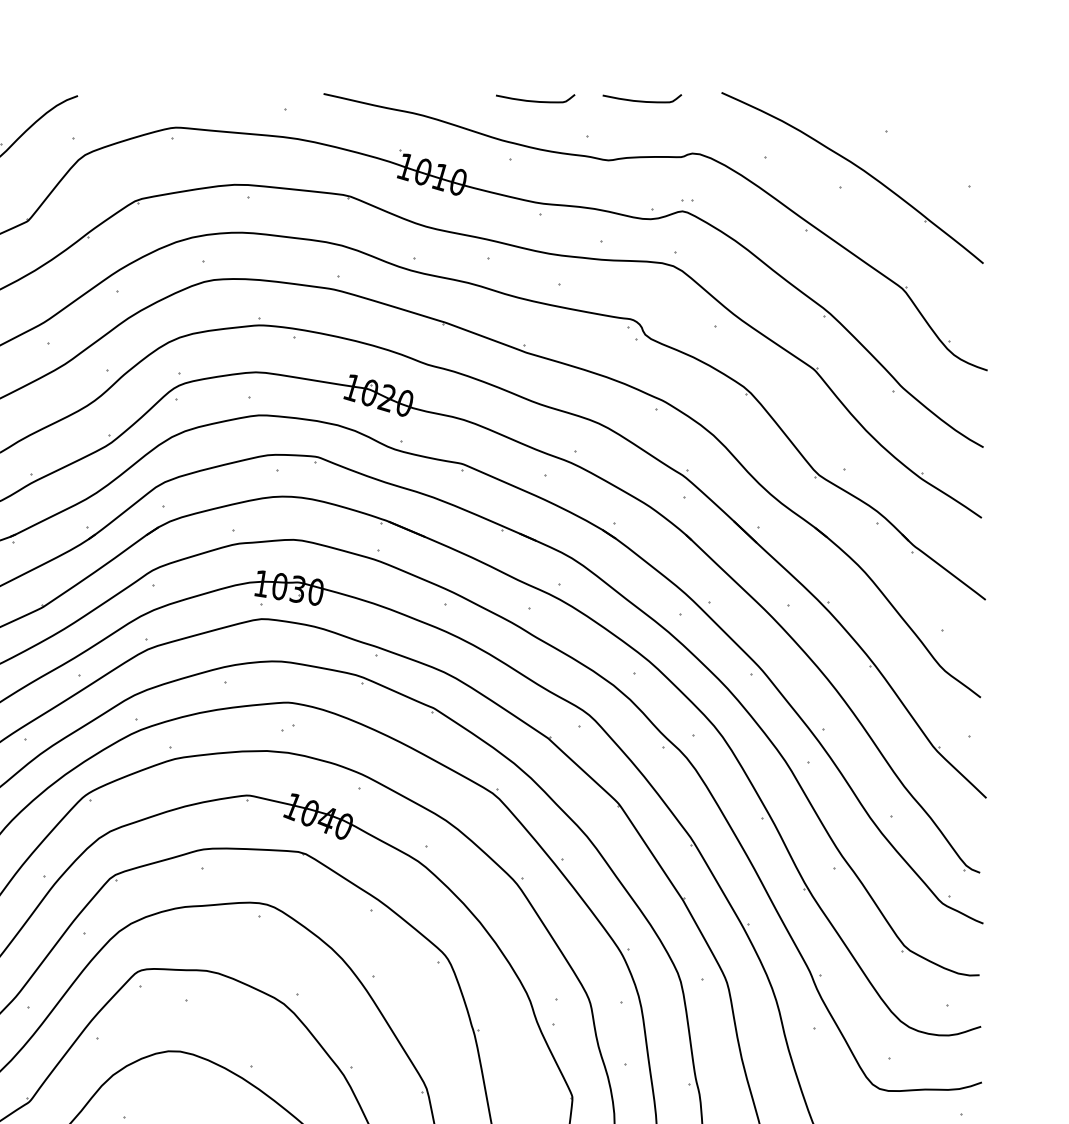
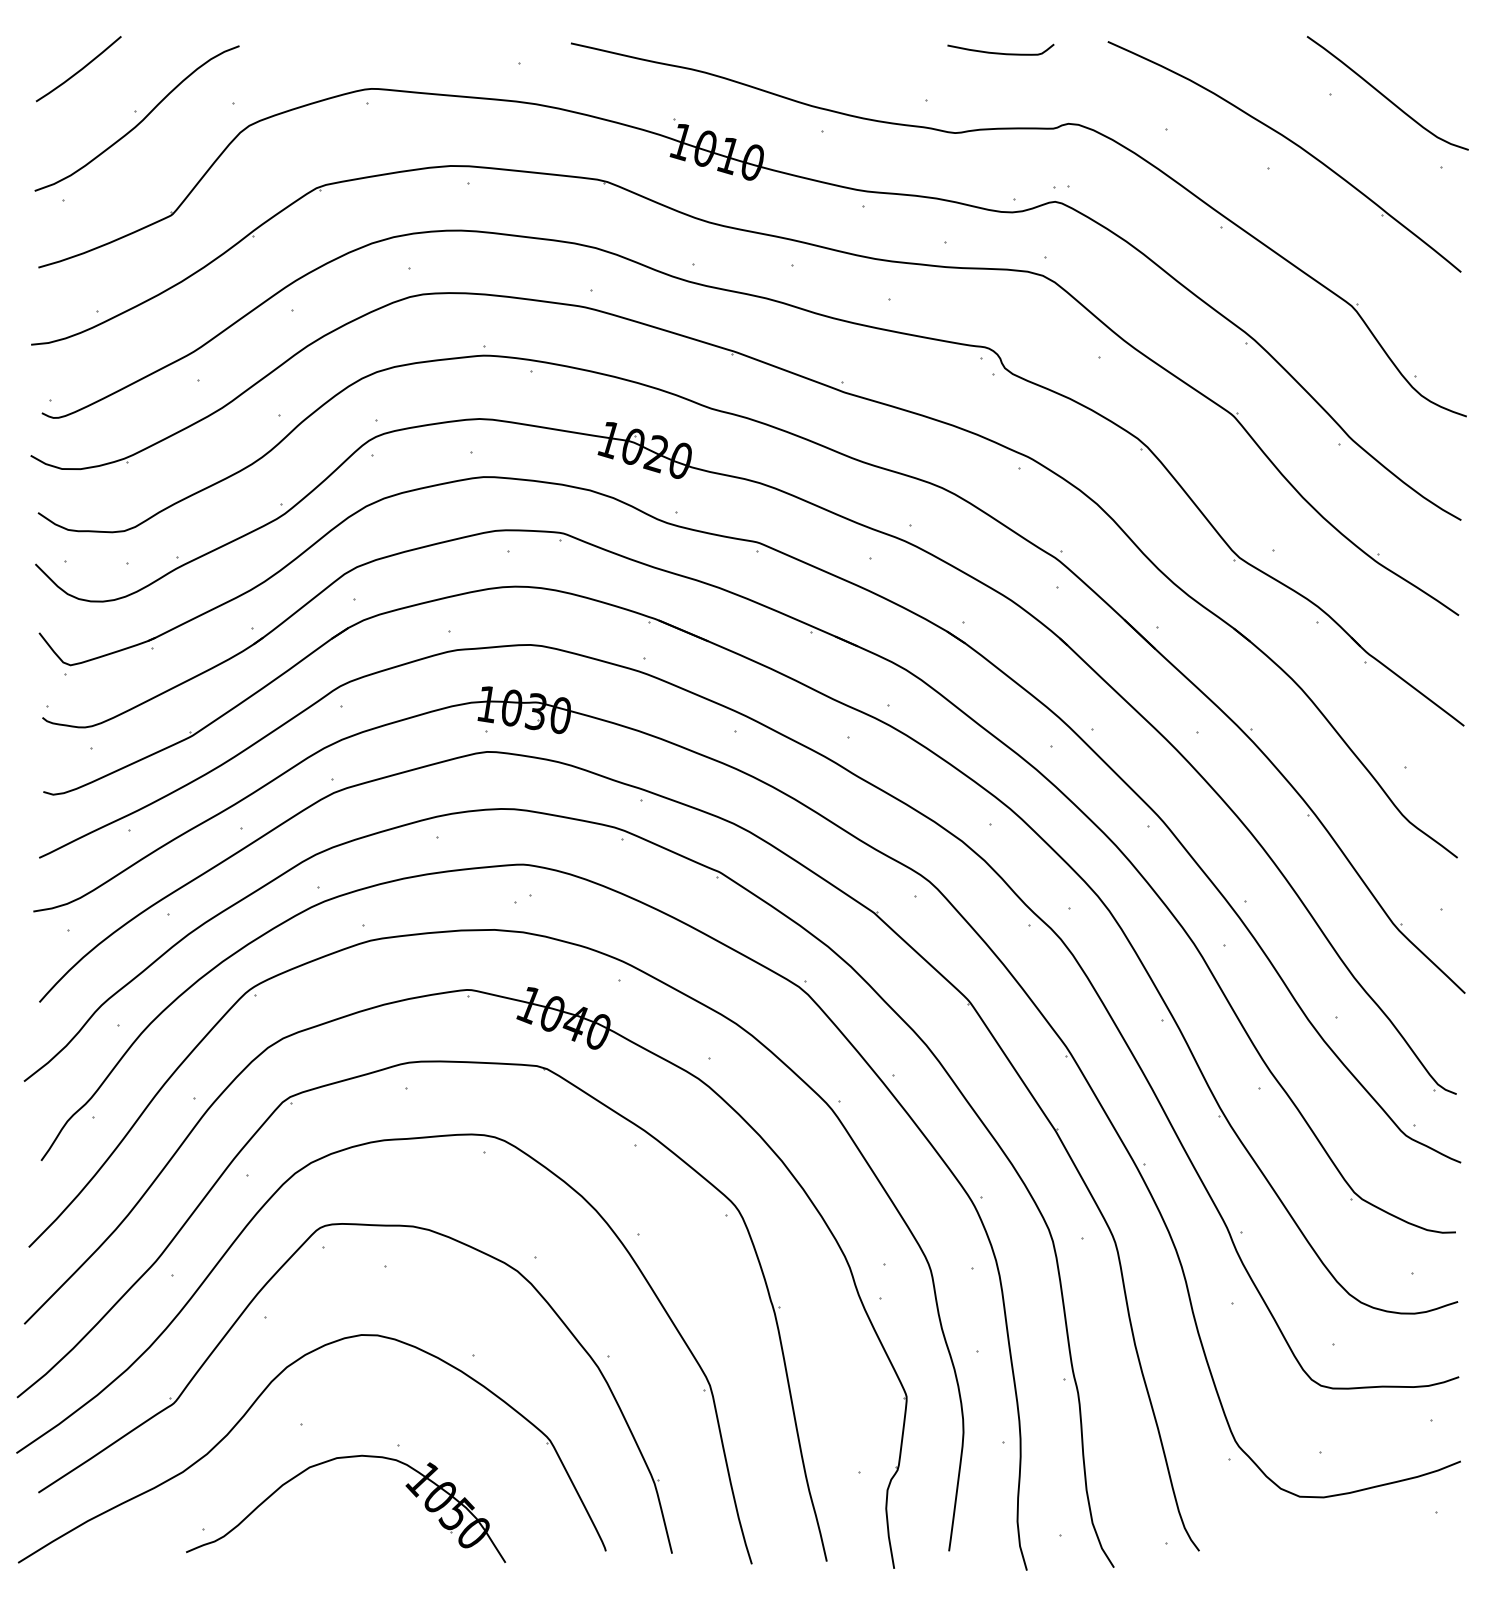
curve: (535, 100) -> (856, 52), removed
curve: (928, 133) -> (1386, 96), added

